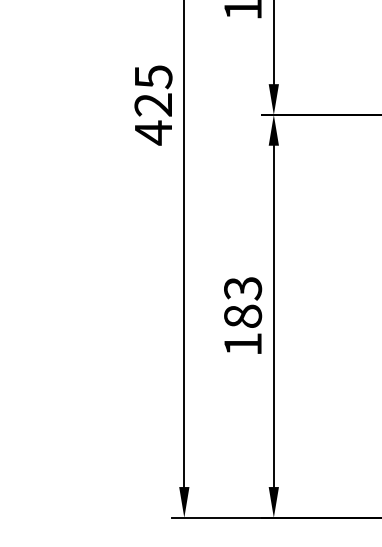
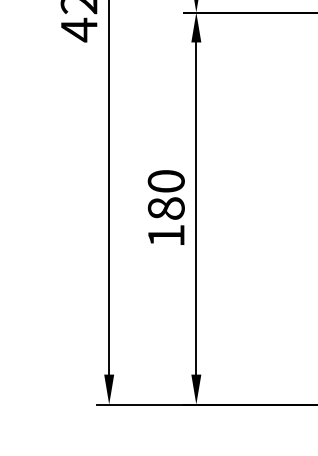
text: (243, 288) -> (166, 181), 183 -> 180

